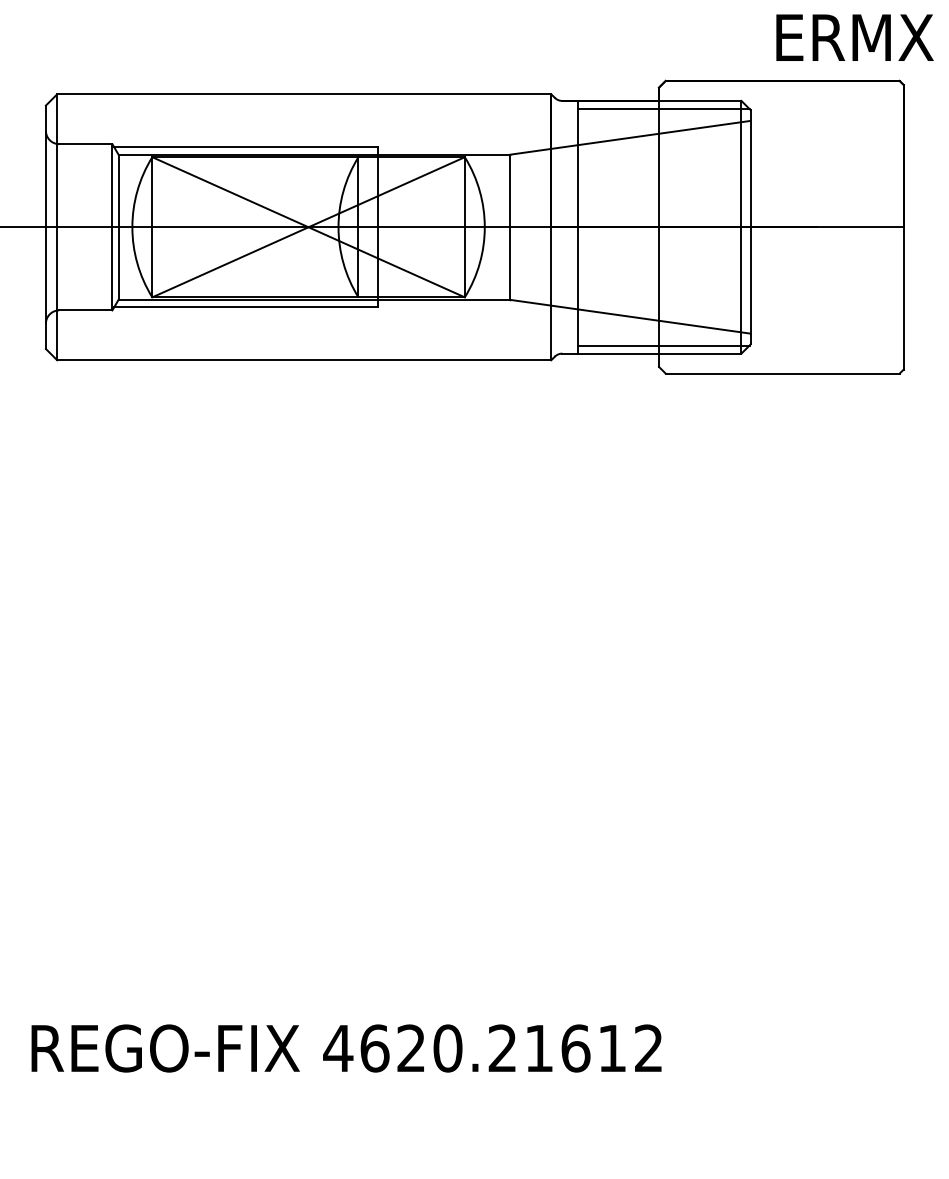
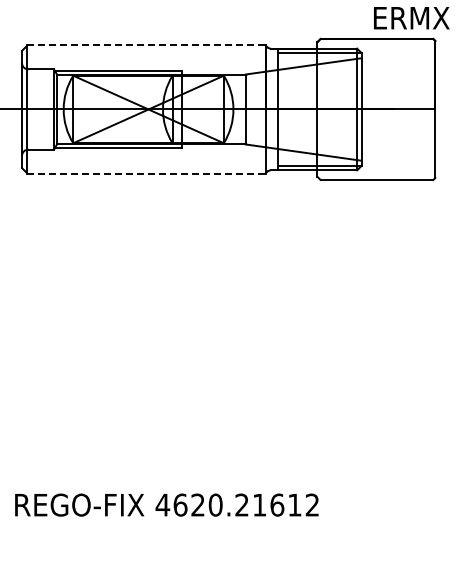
line: (304, 94) -> (146, 45), solid -> dashed
line: (304, 360) -> (146, 173), solid -> dashed

